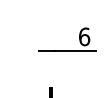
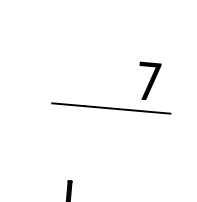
text: (84, 36) -> (149, 80), 6 -> 7

